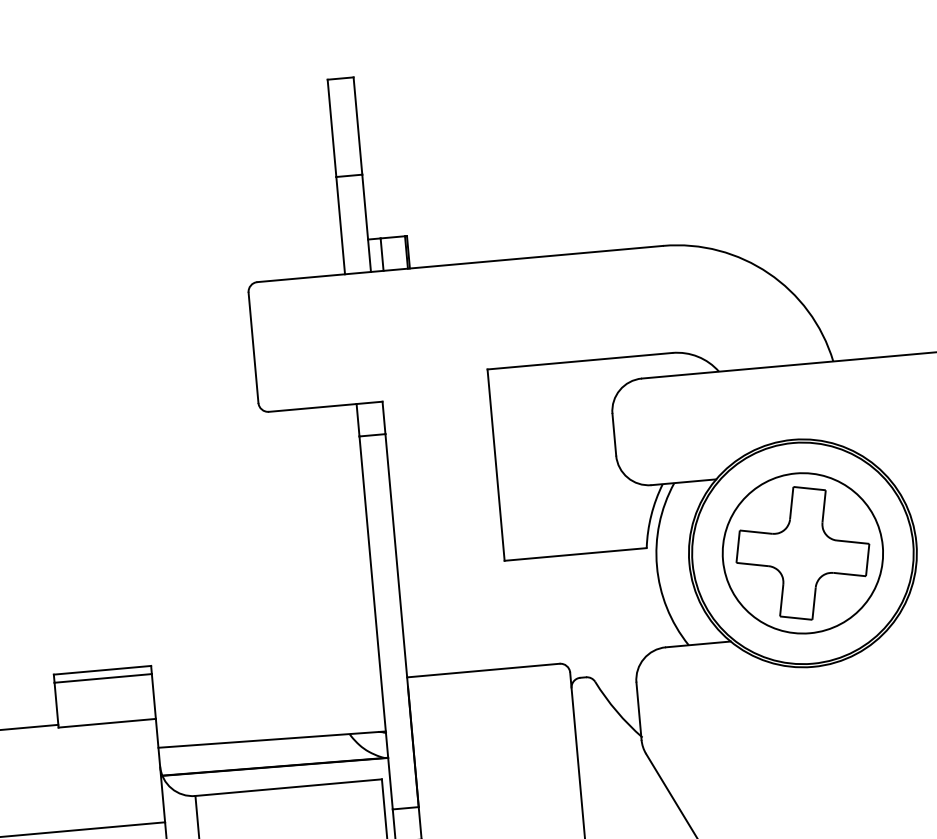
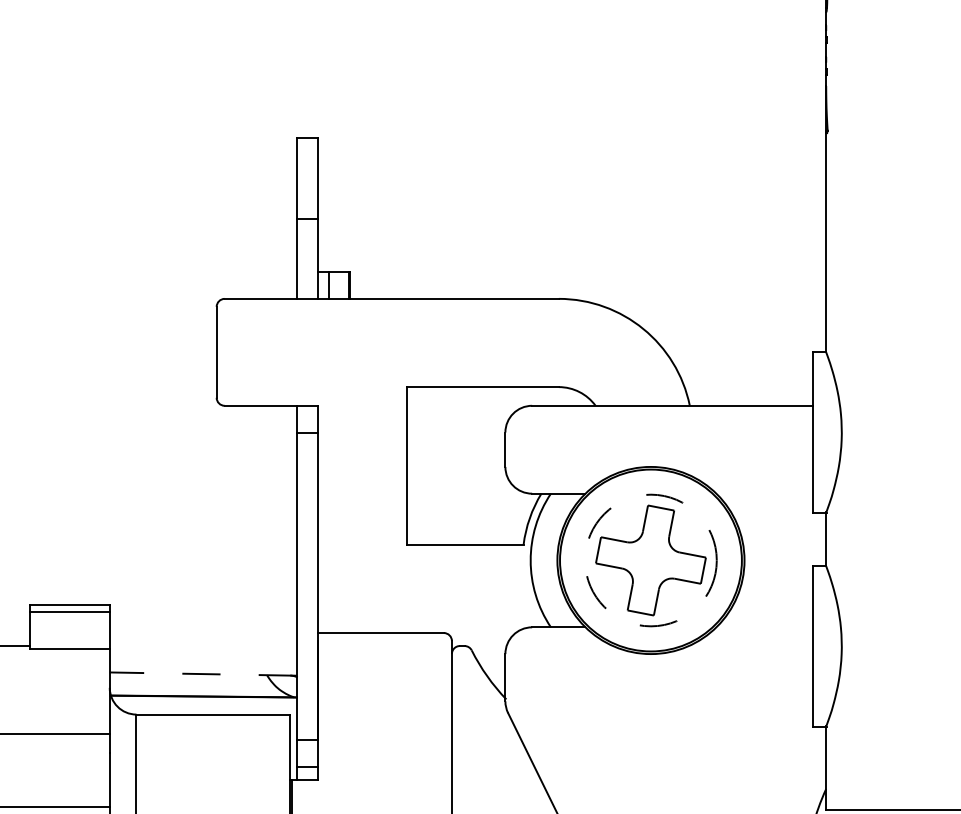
circle: (802, 553) -> (650, 560), solid -> dashed
line: (272, 740) -> (203, 674), solid -> dashed

